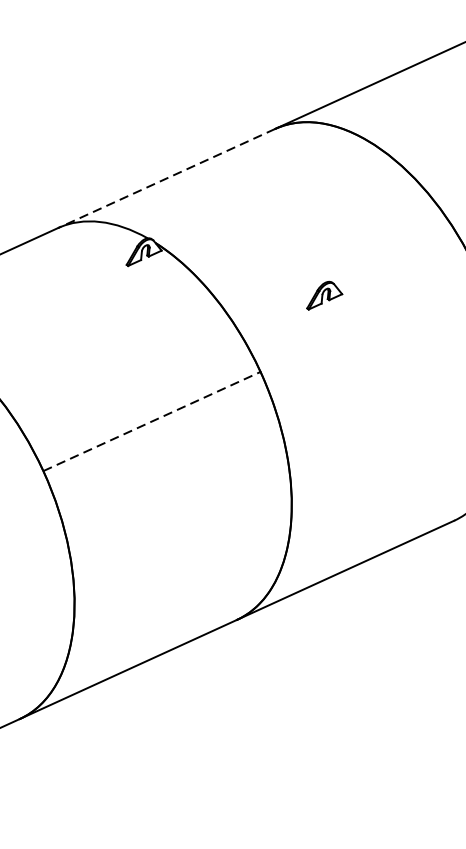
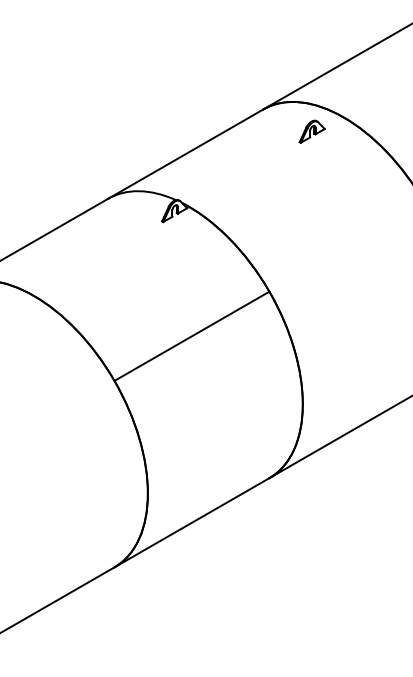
line: (166, 178) -> (185, 154), dashed -> solid
part: (324, 295) -> (311, 131), moved
line: (152, 421) -> (192, 336), dashed -> solid

